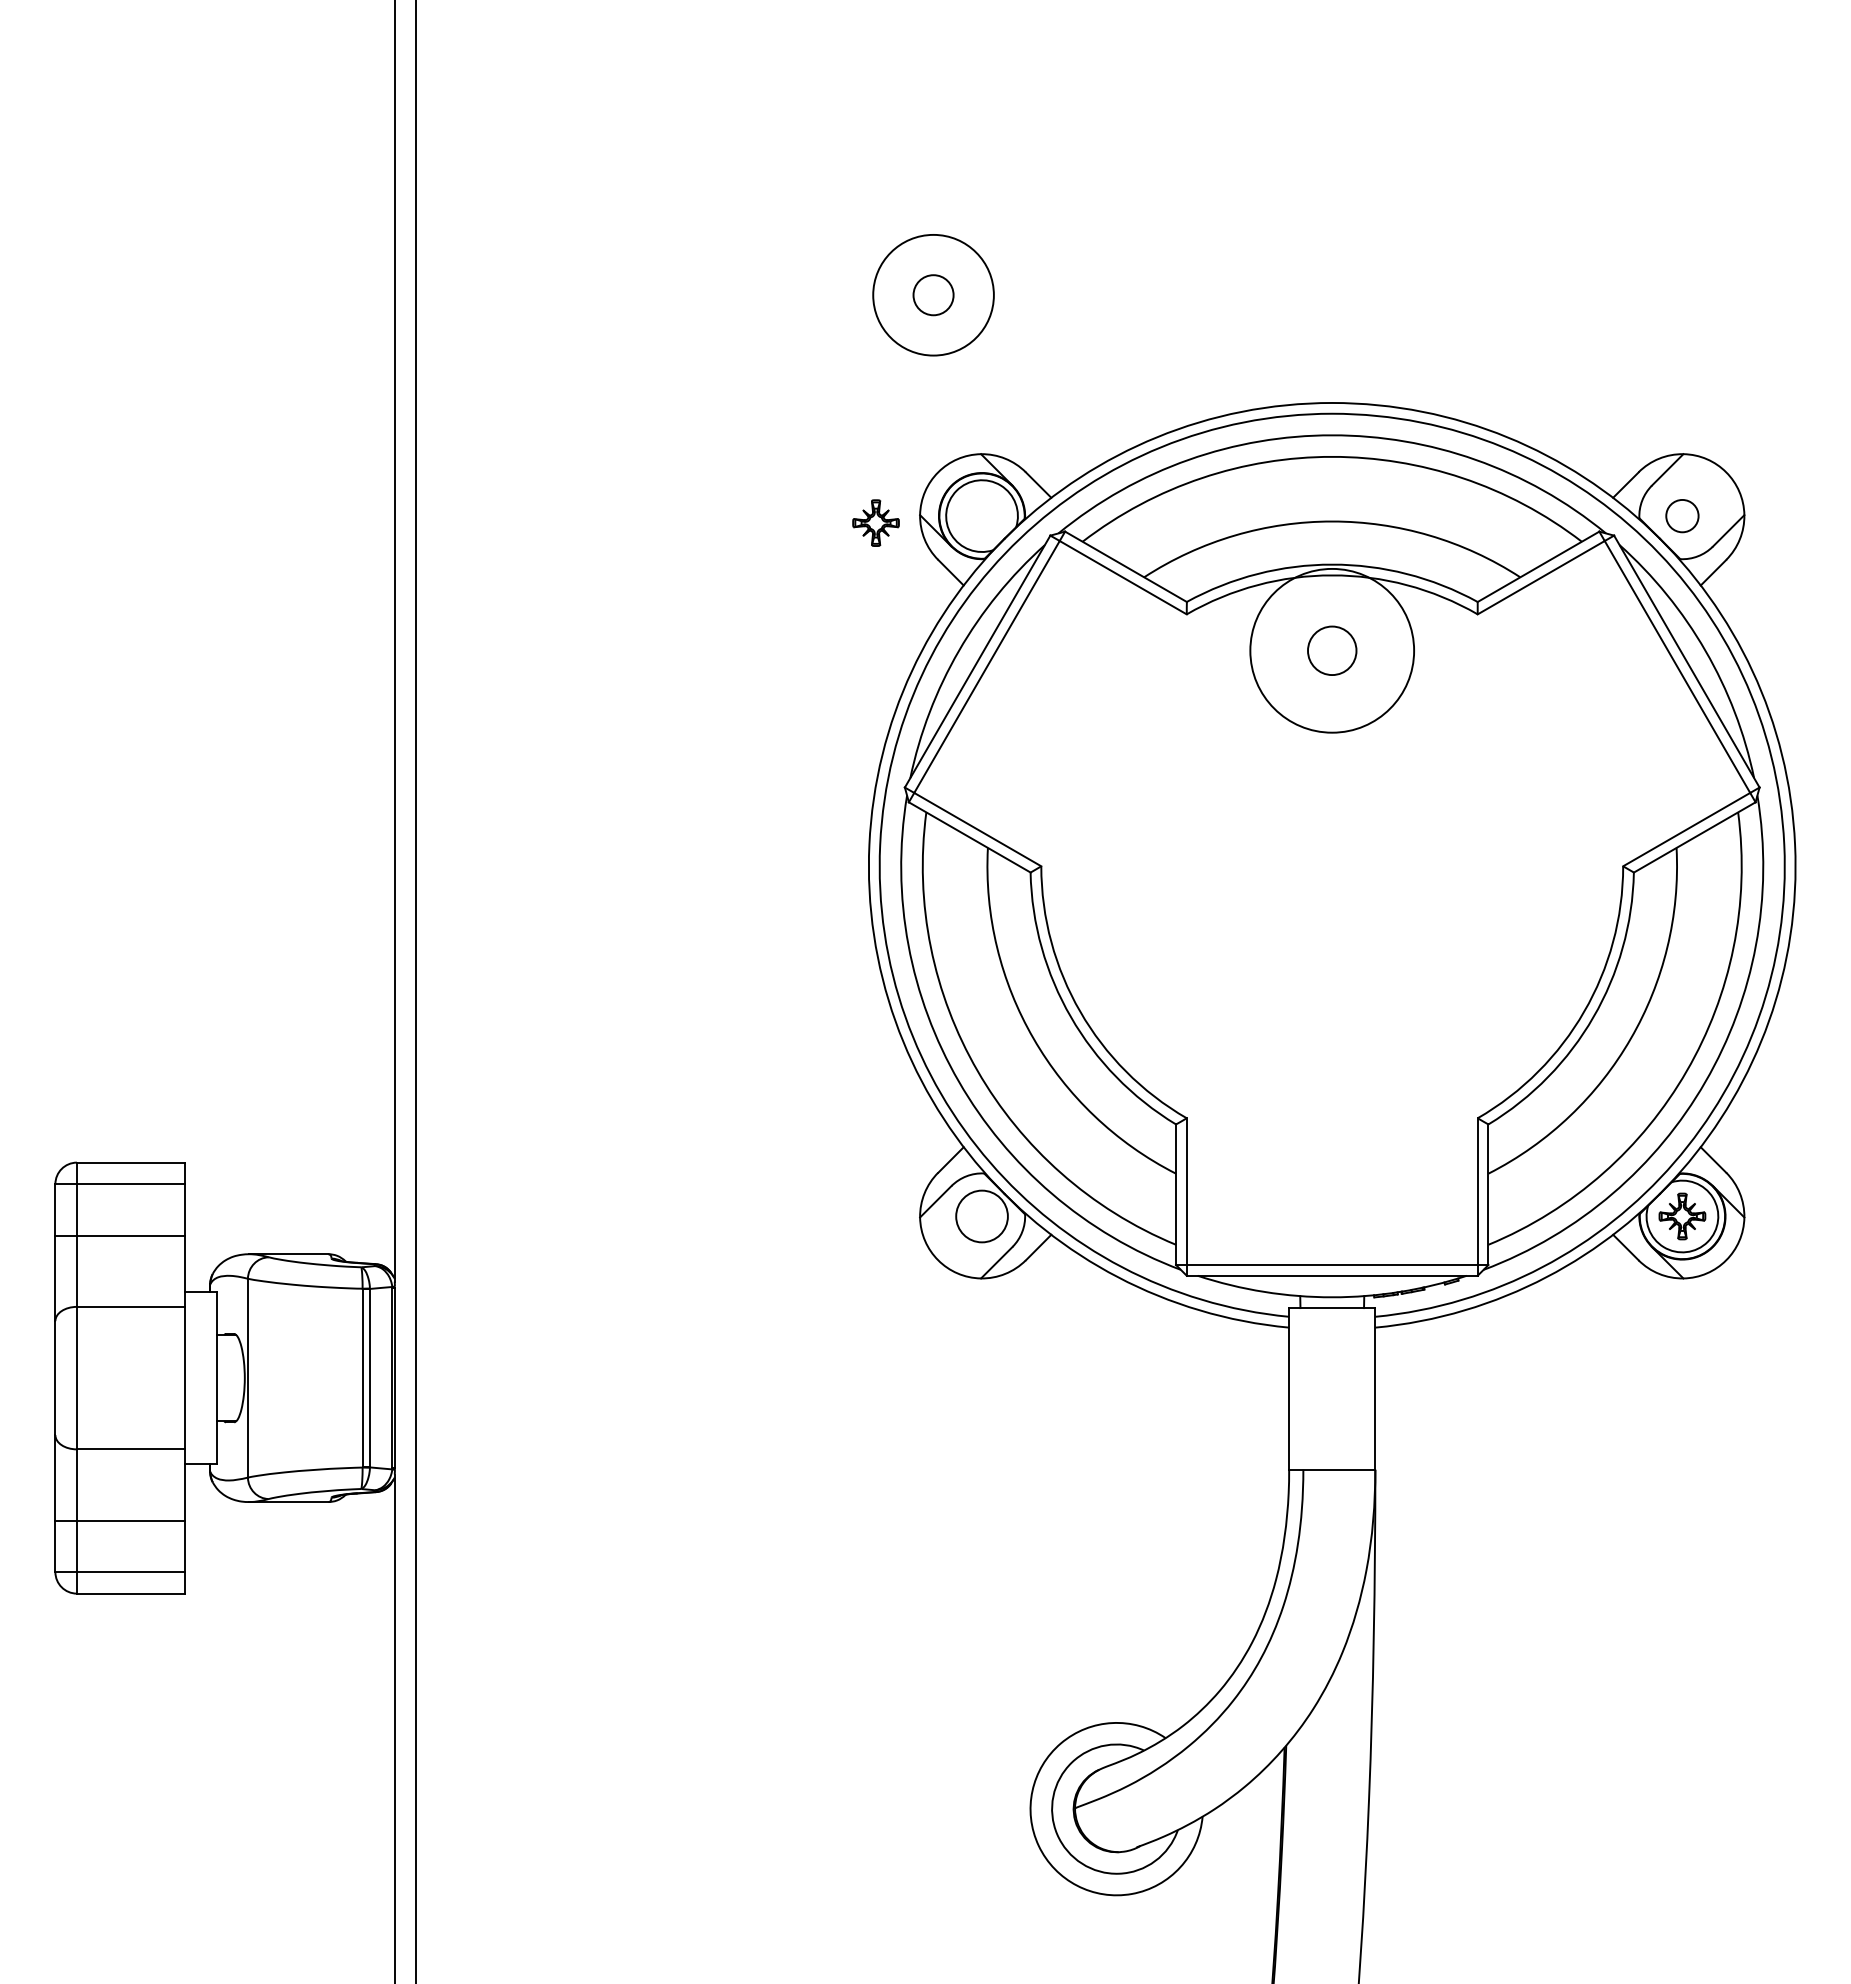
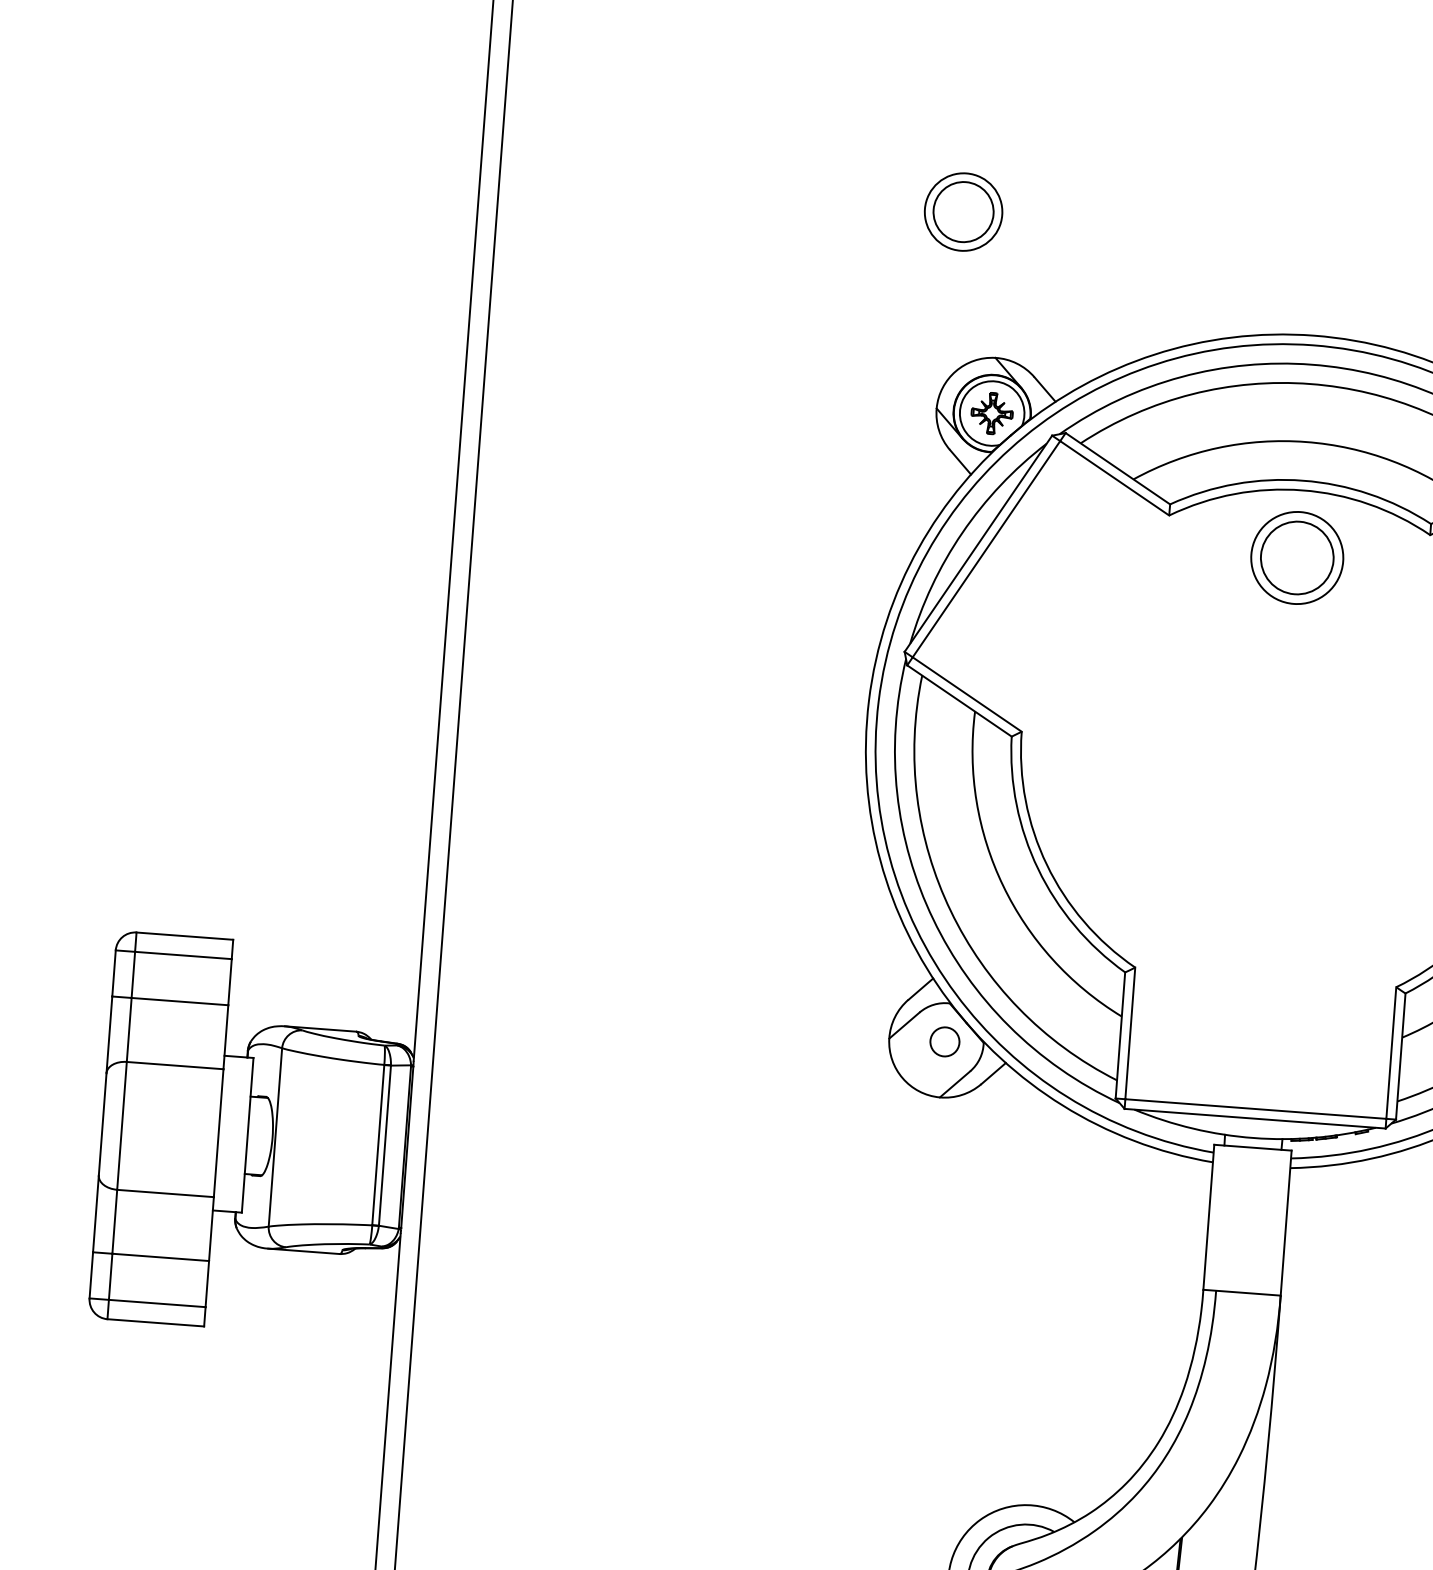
circle: (933, 294) -> (963, 211), size x1.67
circle: (933, 295) -> (963, 212), size x0.71
part: (875, 522) -> (991, 412), moved
circle: (1331, 650) -> (1296, 557), size x1.67
circle: (1332, 650) -> (1297, 557), size x0.62
circle: (981, 1216) -> (944, 1041), size x0.62

